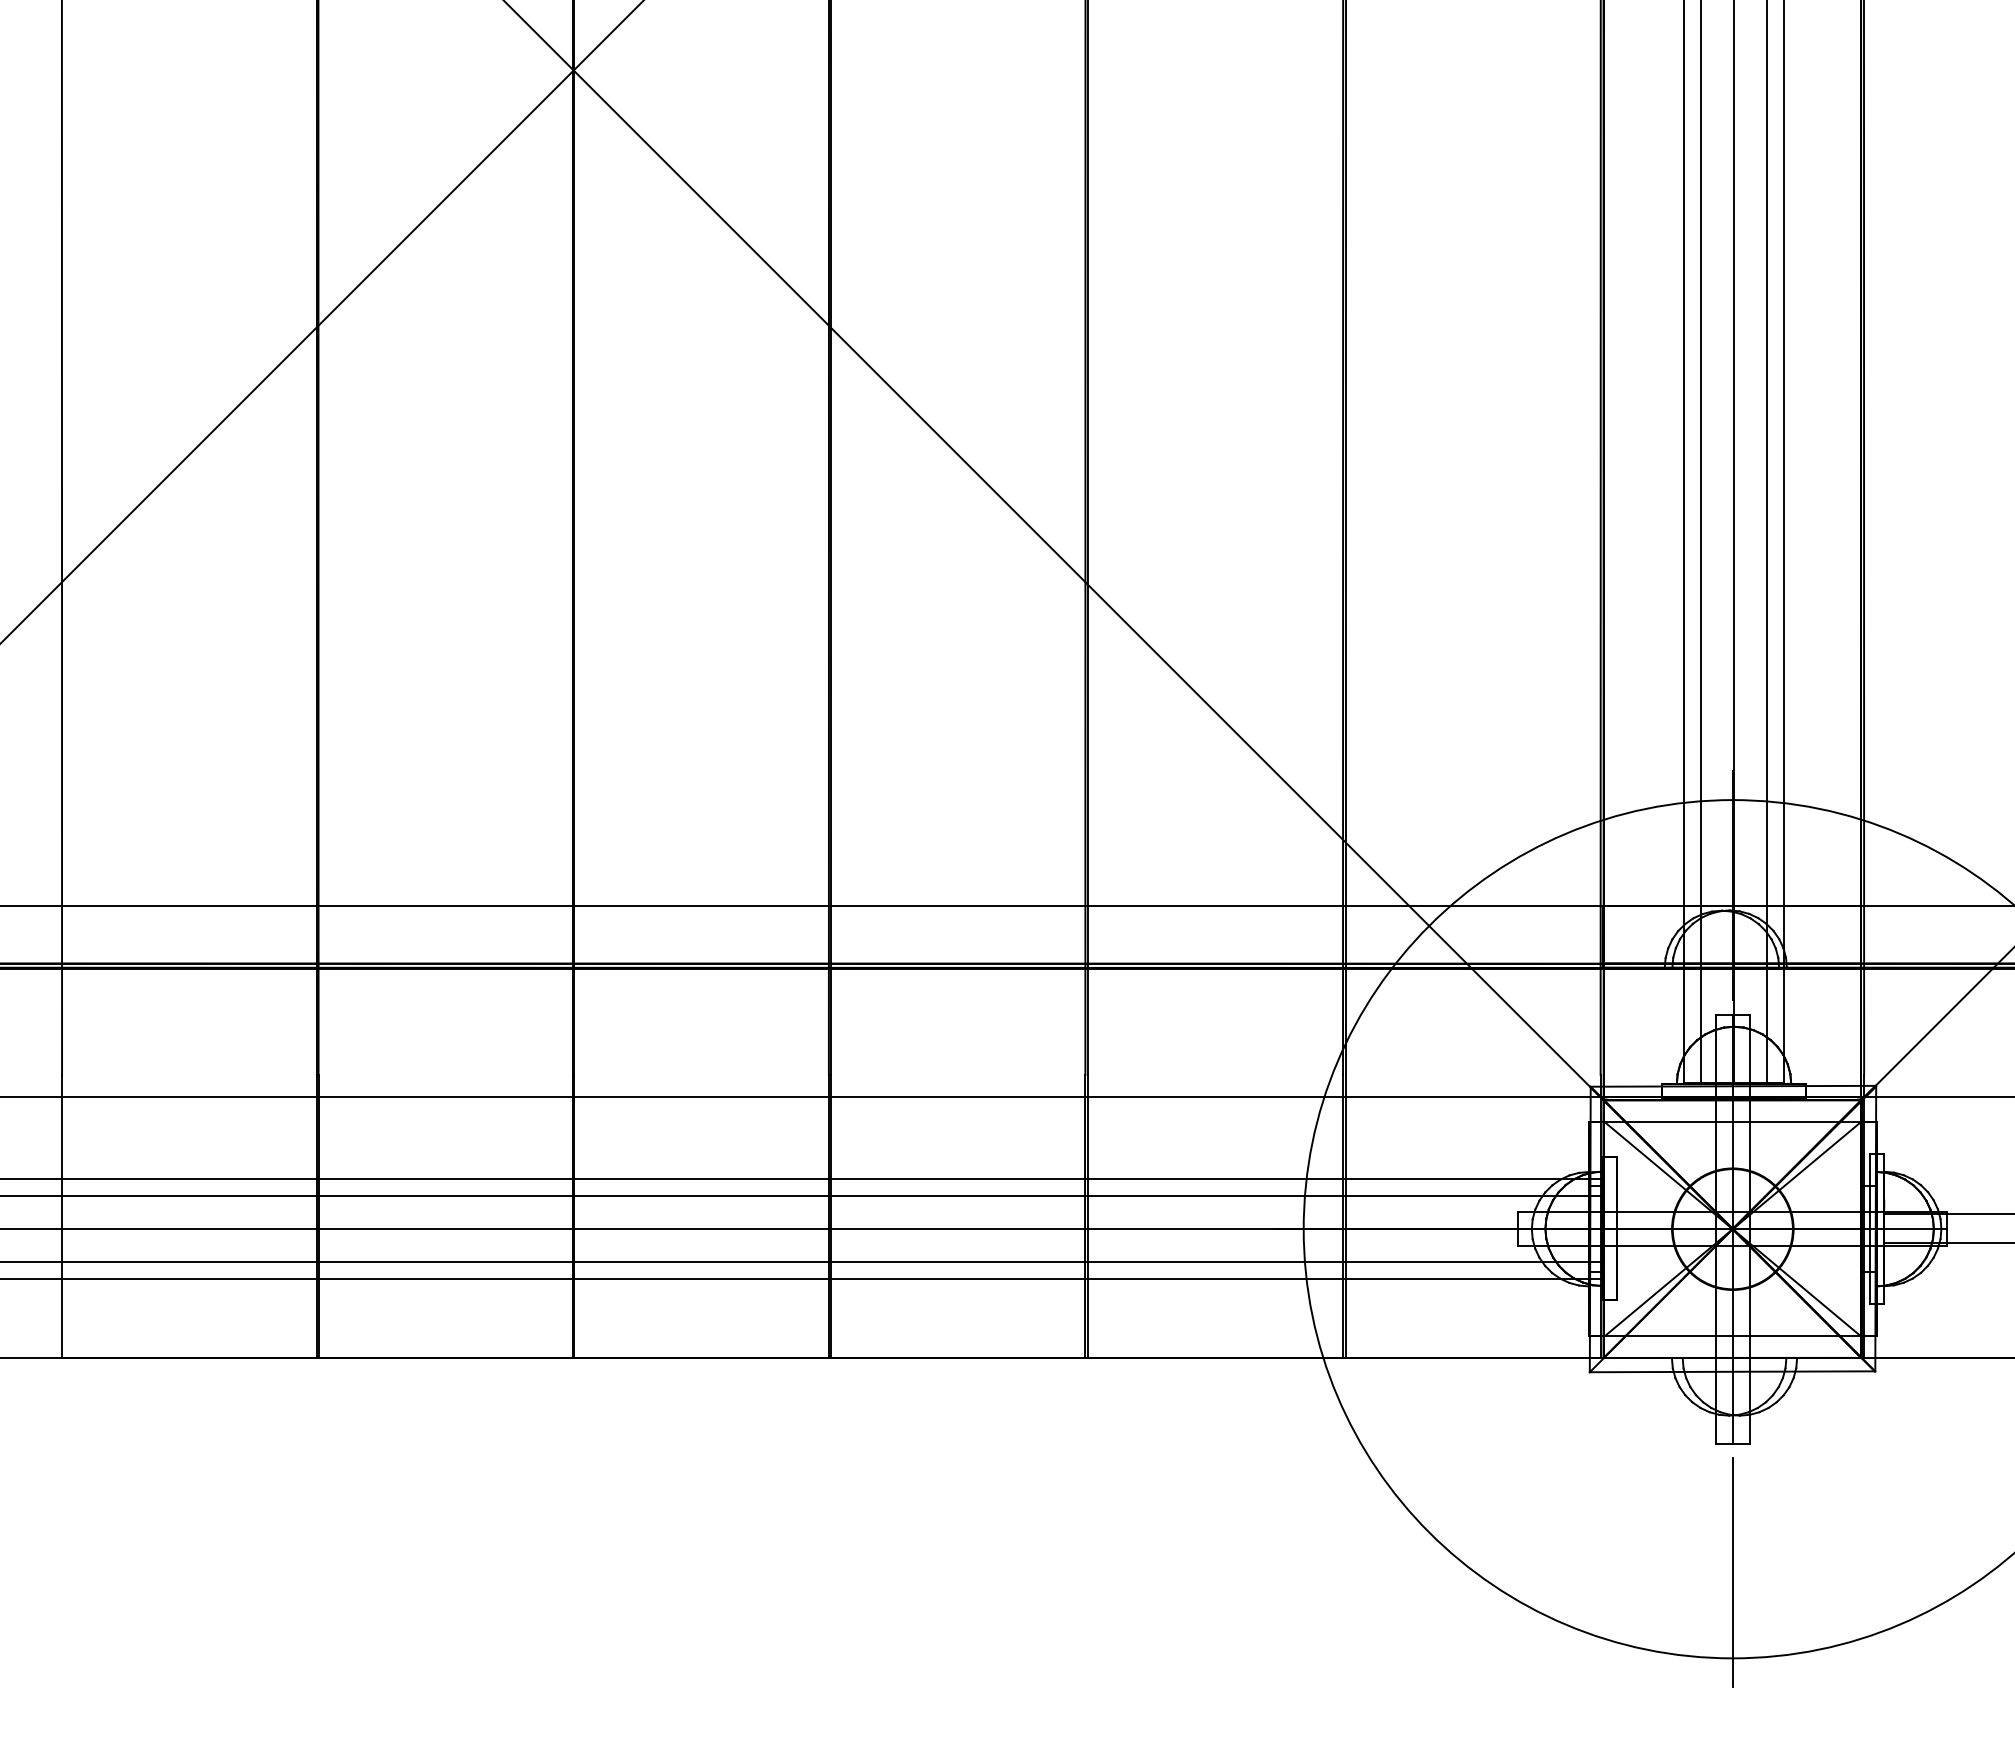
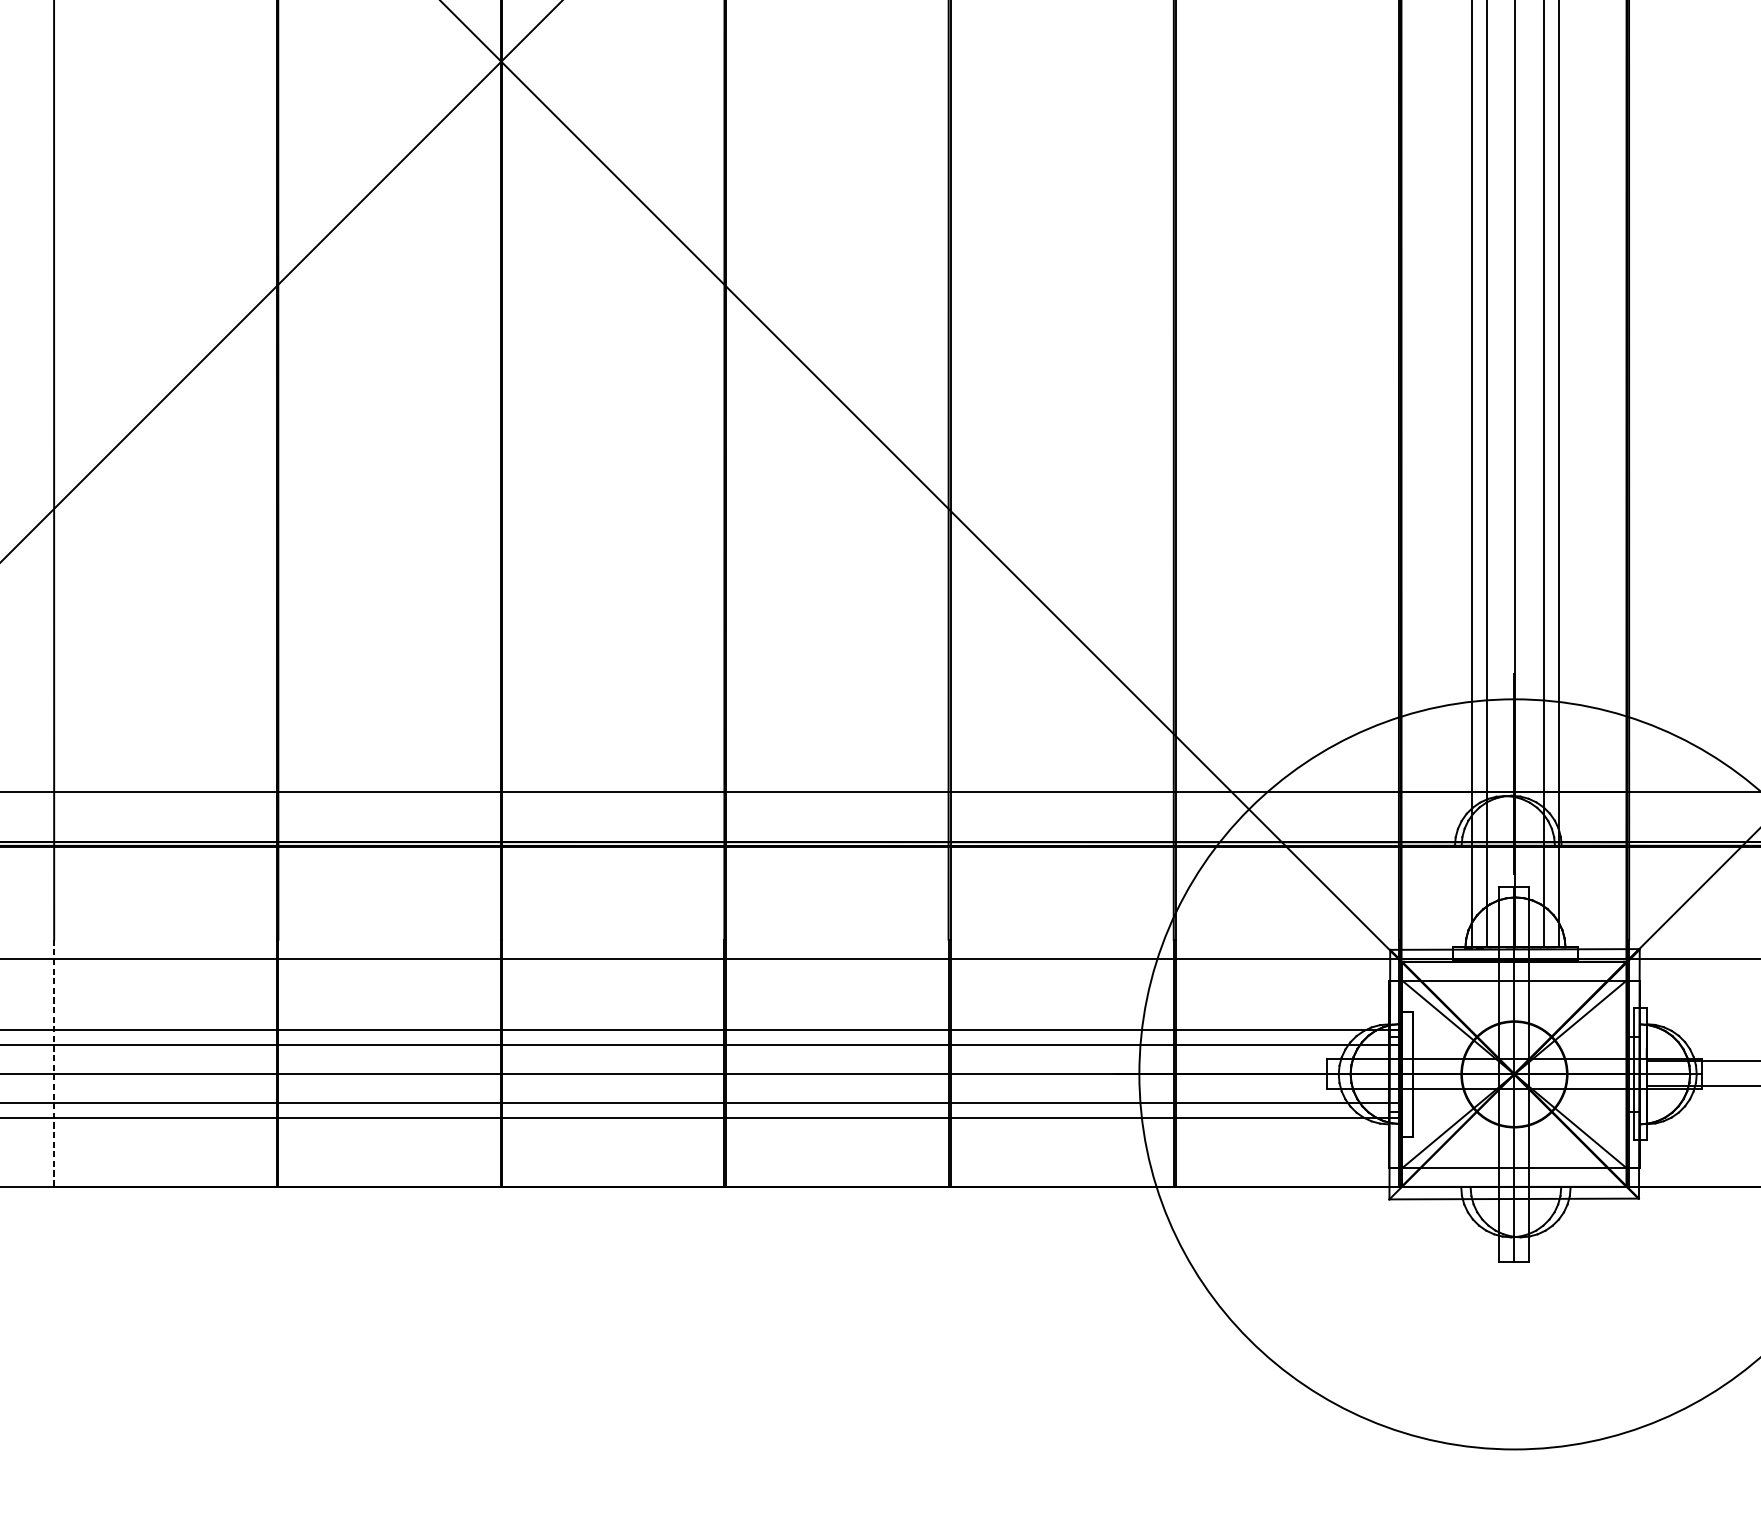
line: (62, 1217) -> (54, 1064), solid -> dashed
line: (1732, 1572) -> (1514, 1374), removed

